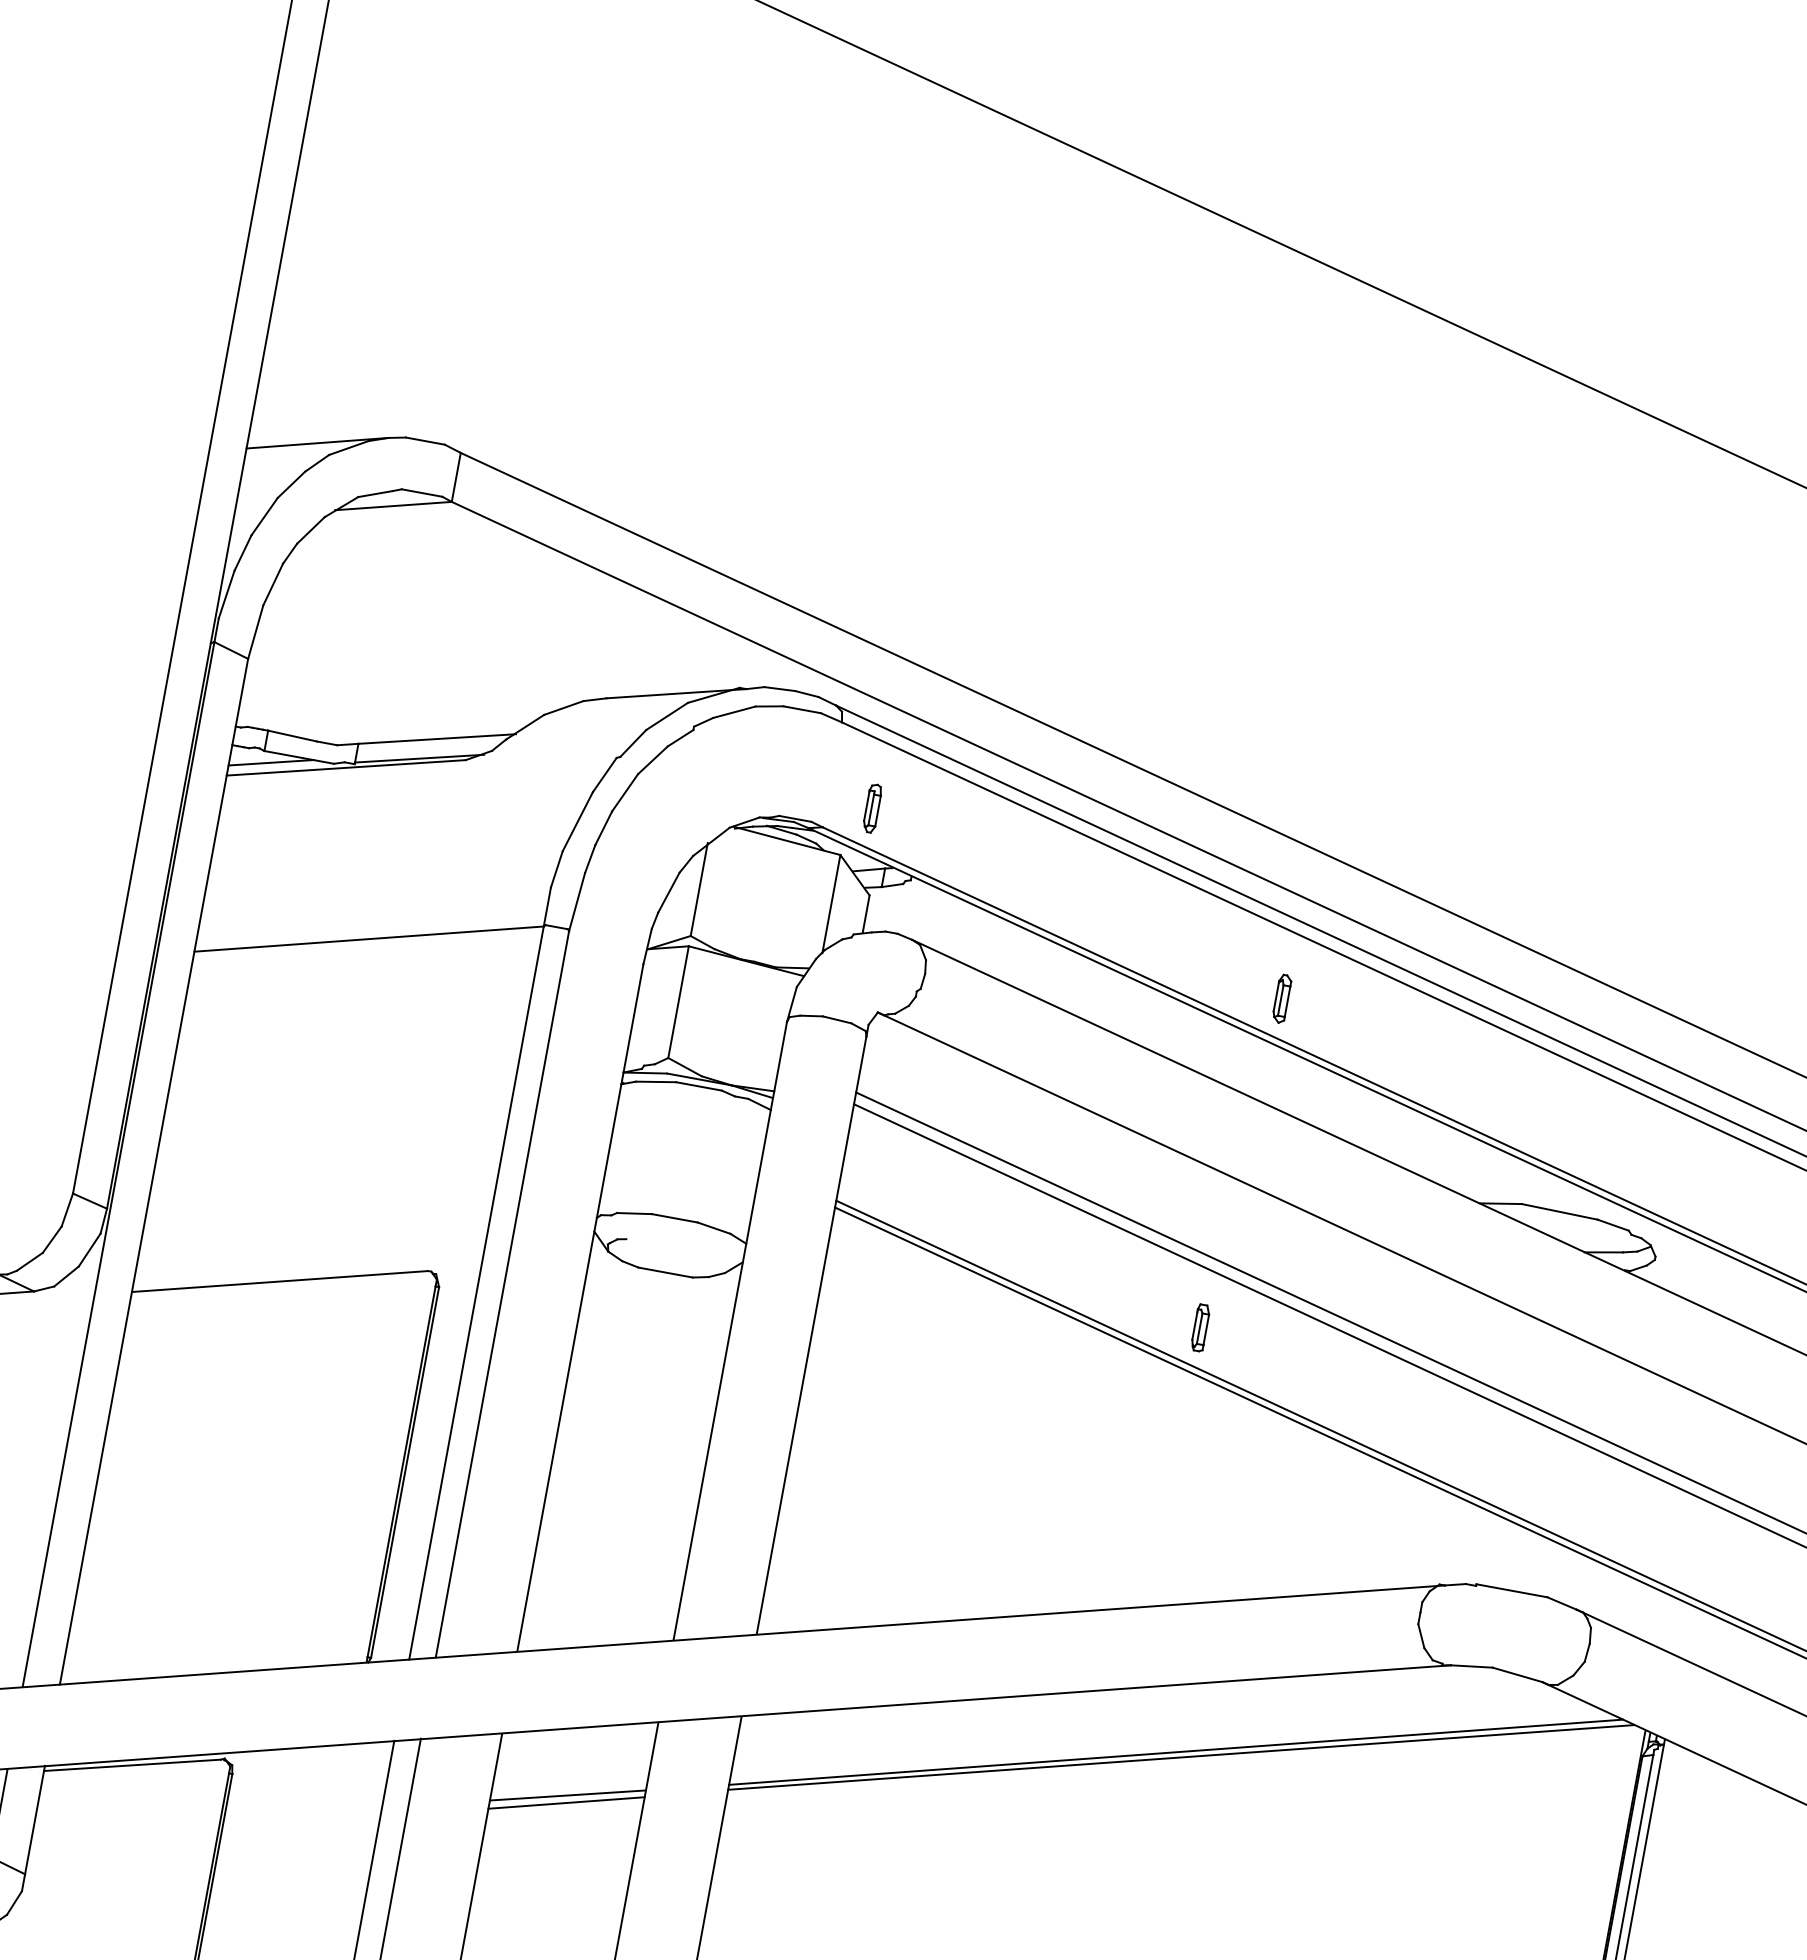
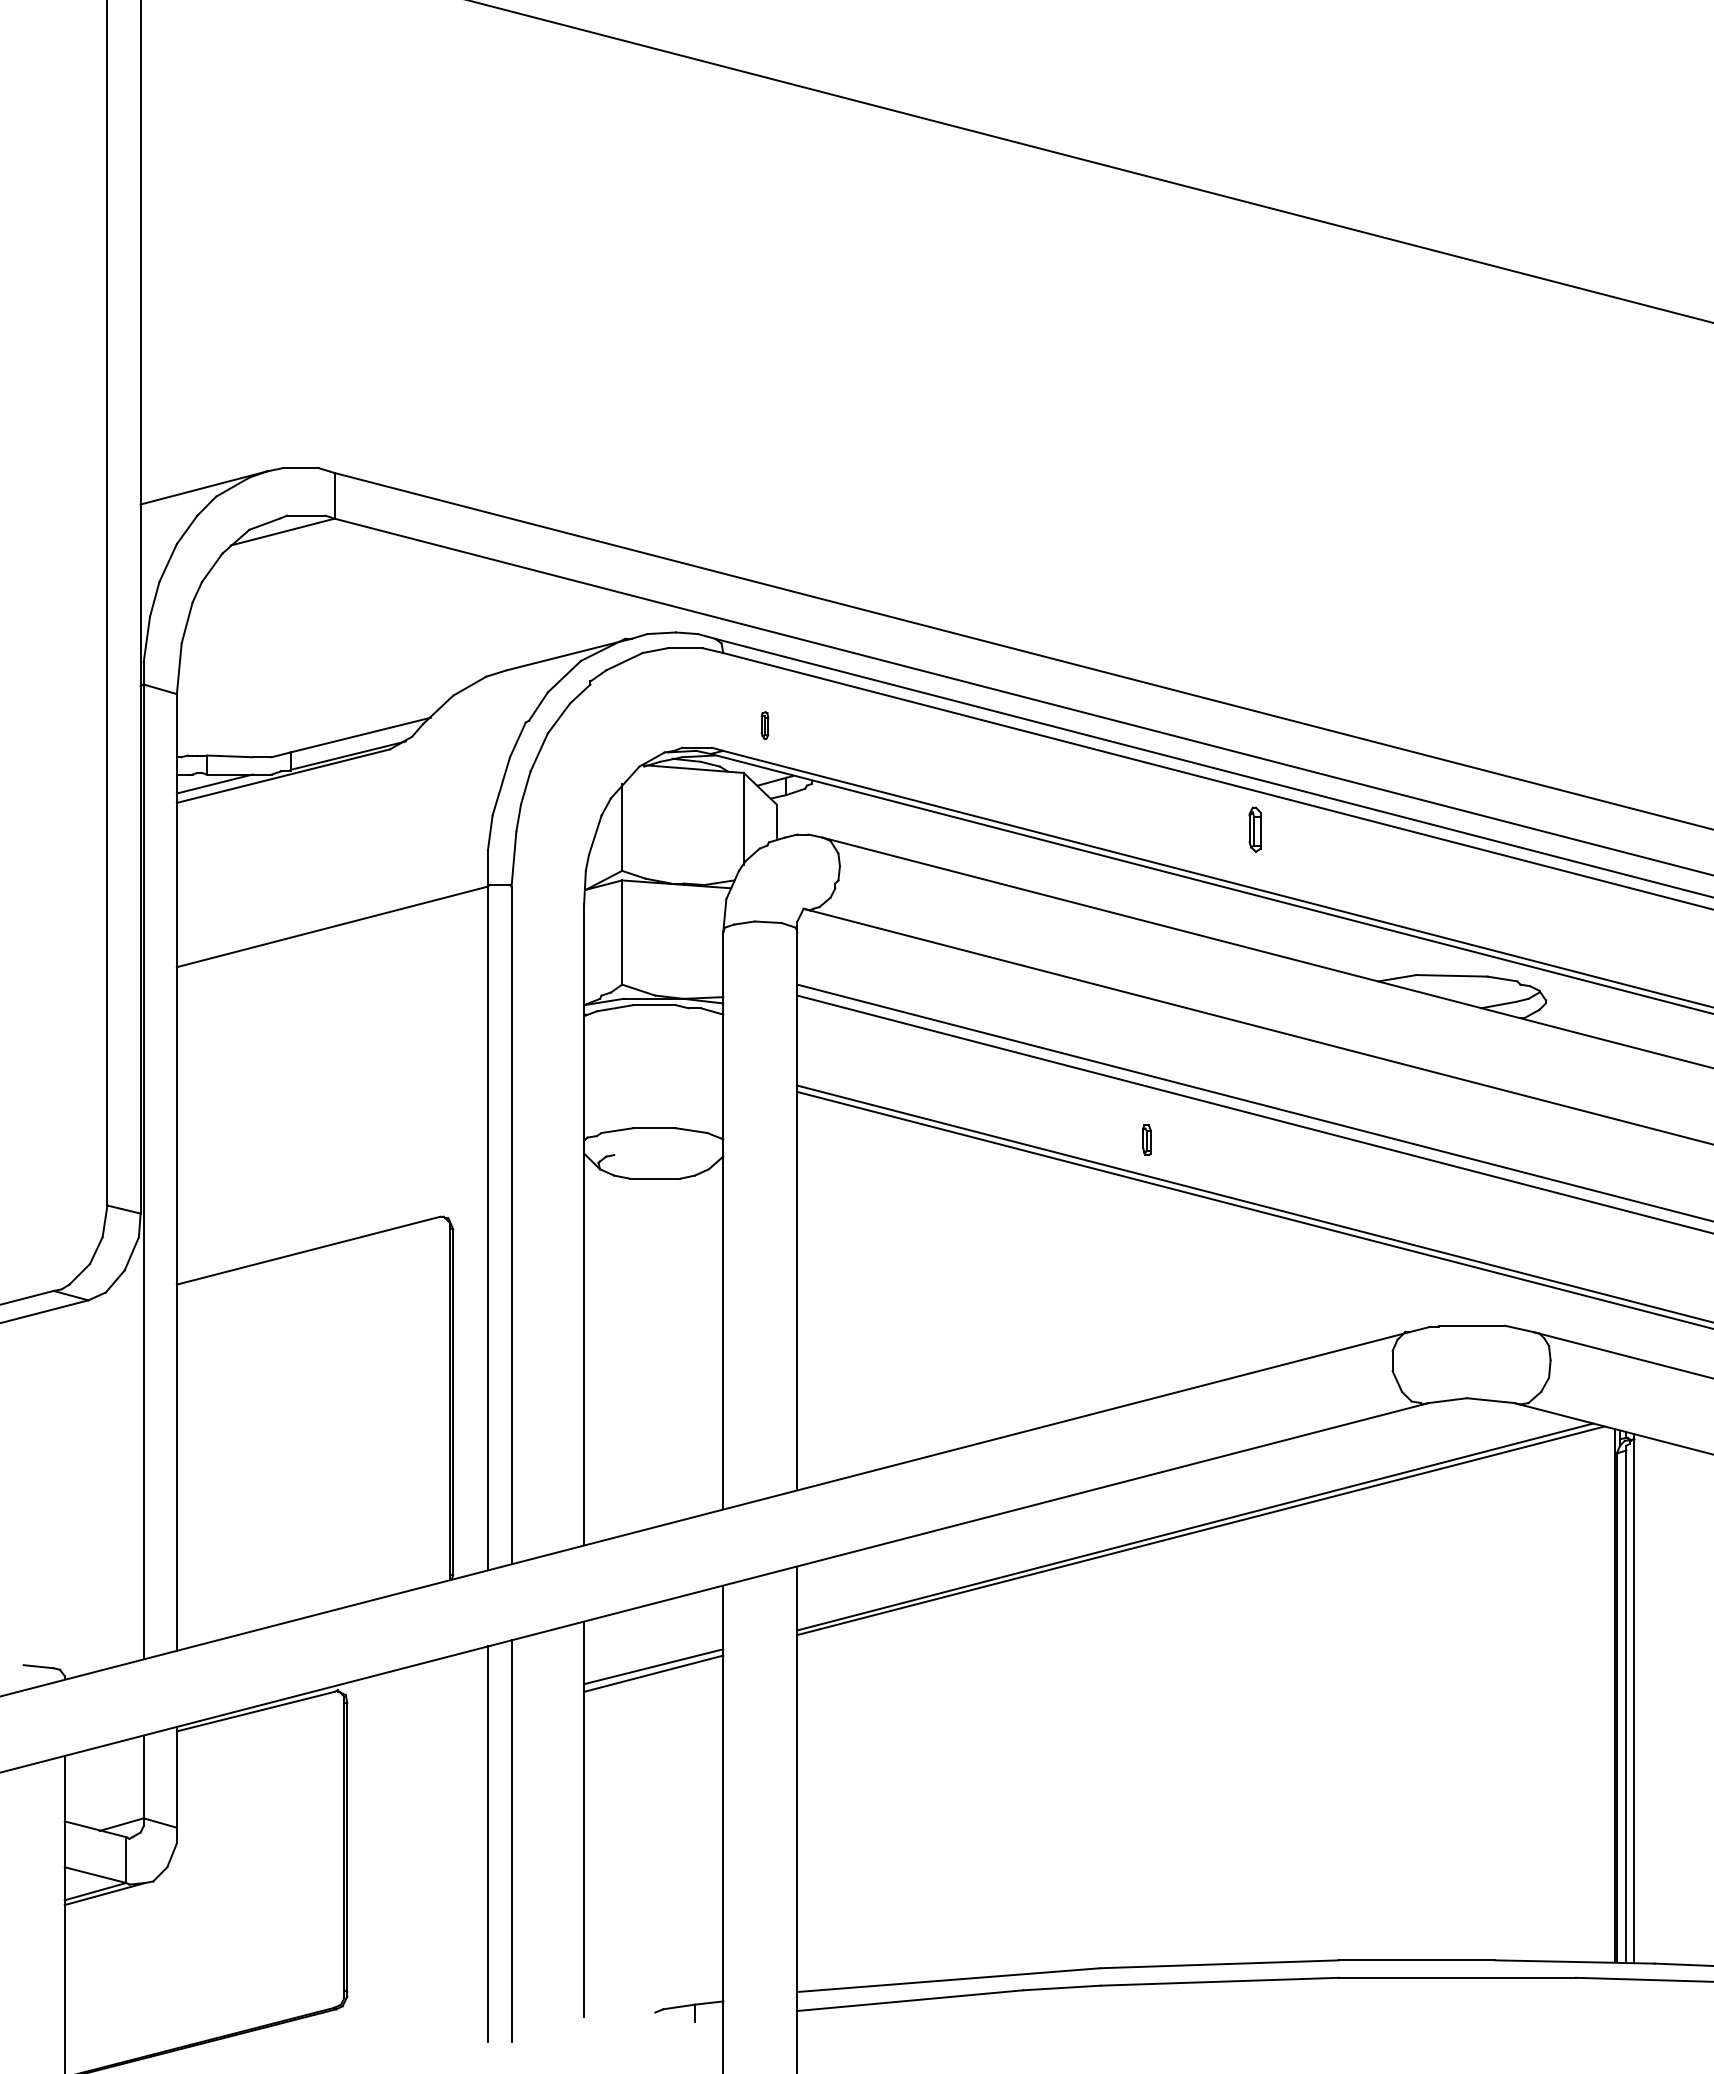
part: (871, 808) -> (764, 725), size x0.6
part: (1281, 998) -> (1254, 829), moved
part: (1200, 1327) -> (1146, 1139), size x0.7

